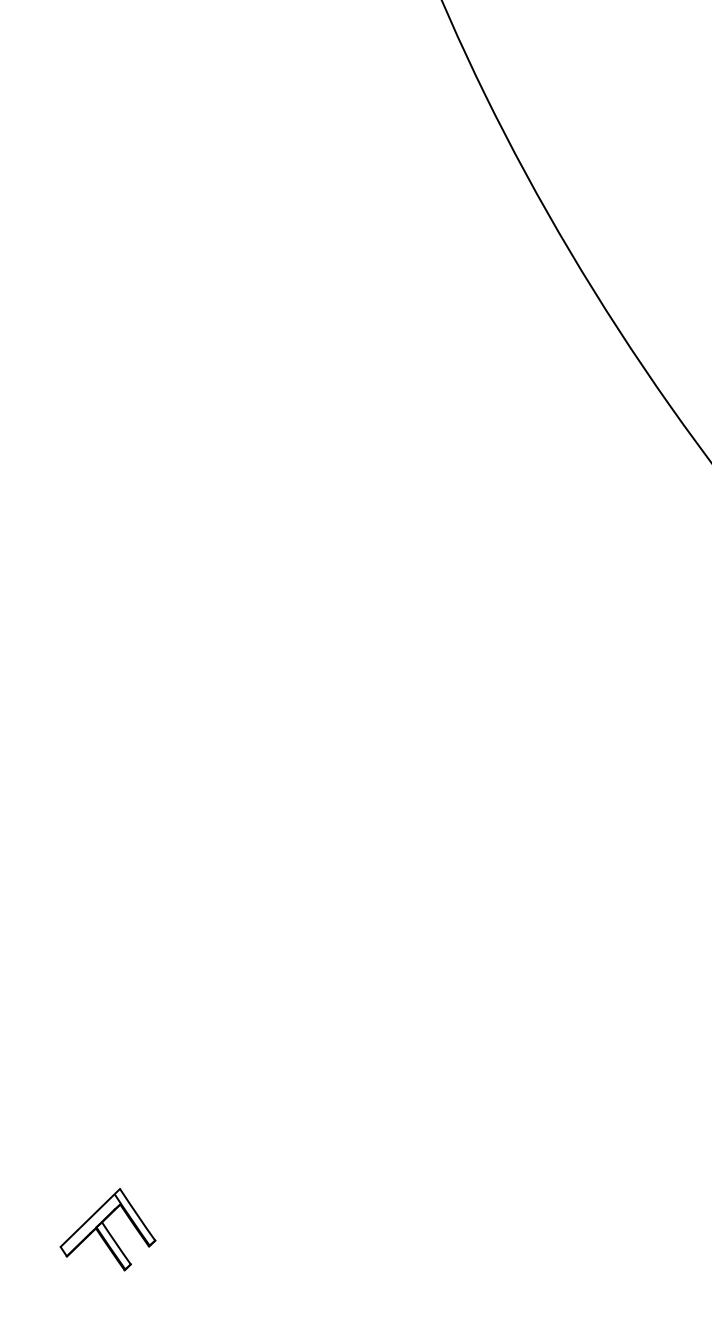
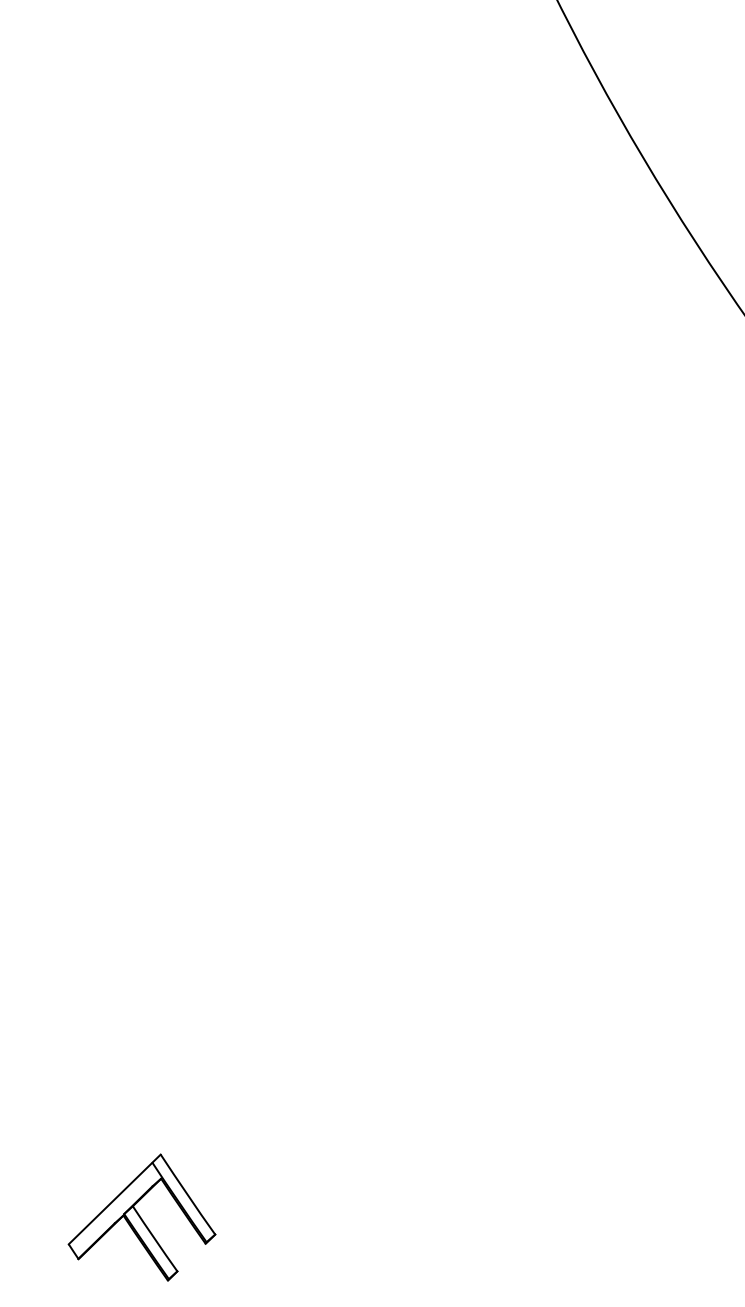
part: (107, 1229) -> (141, 1217), size x1.43

